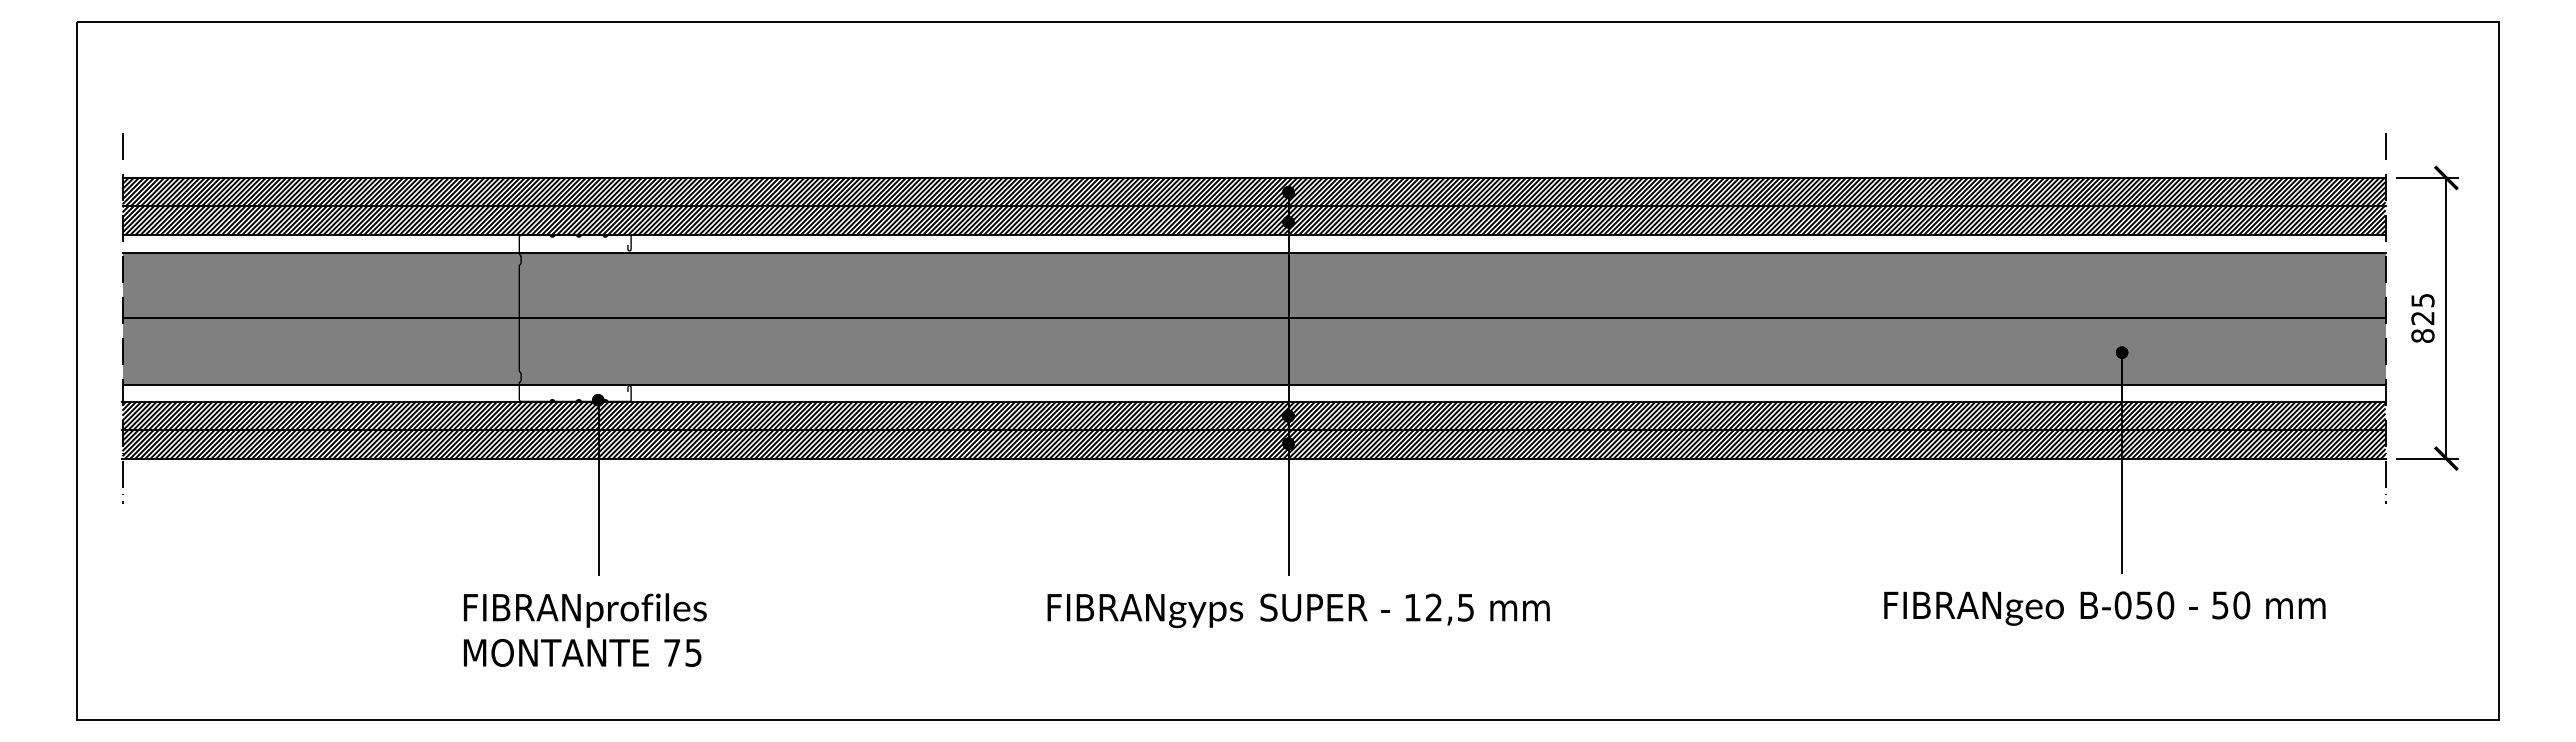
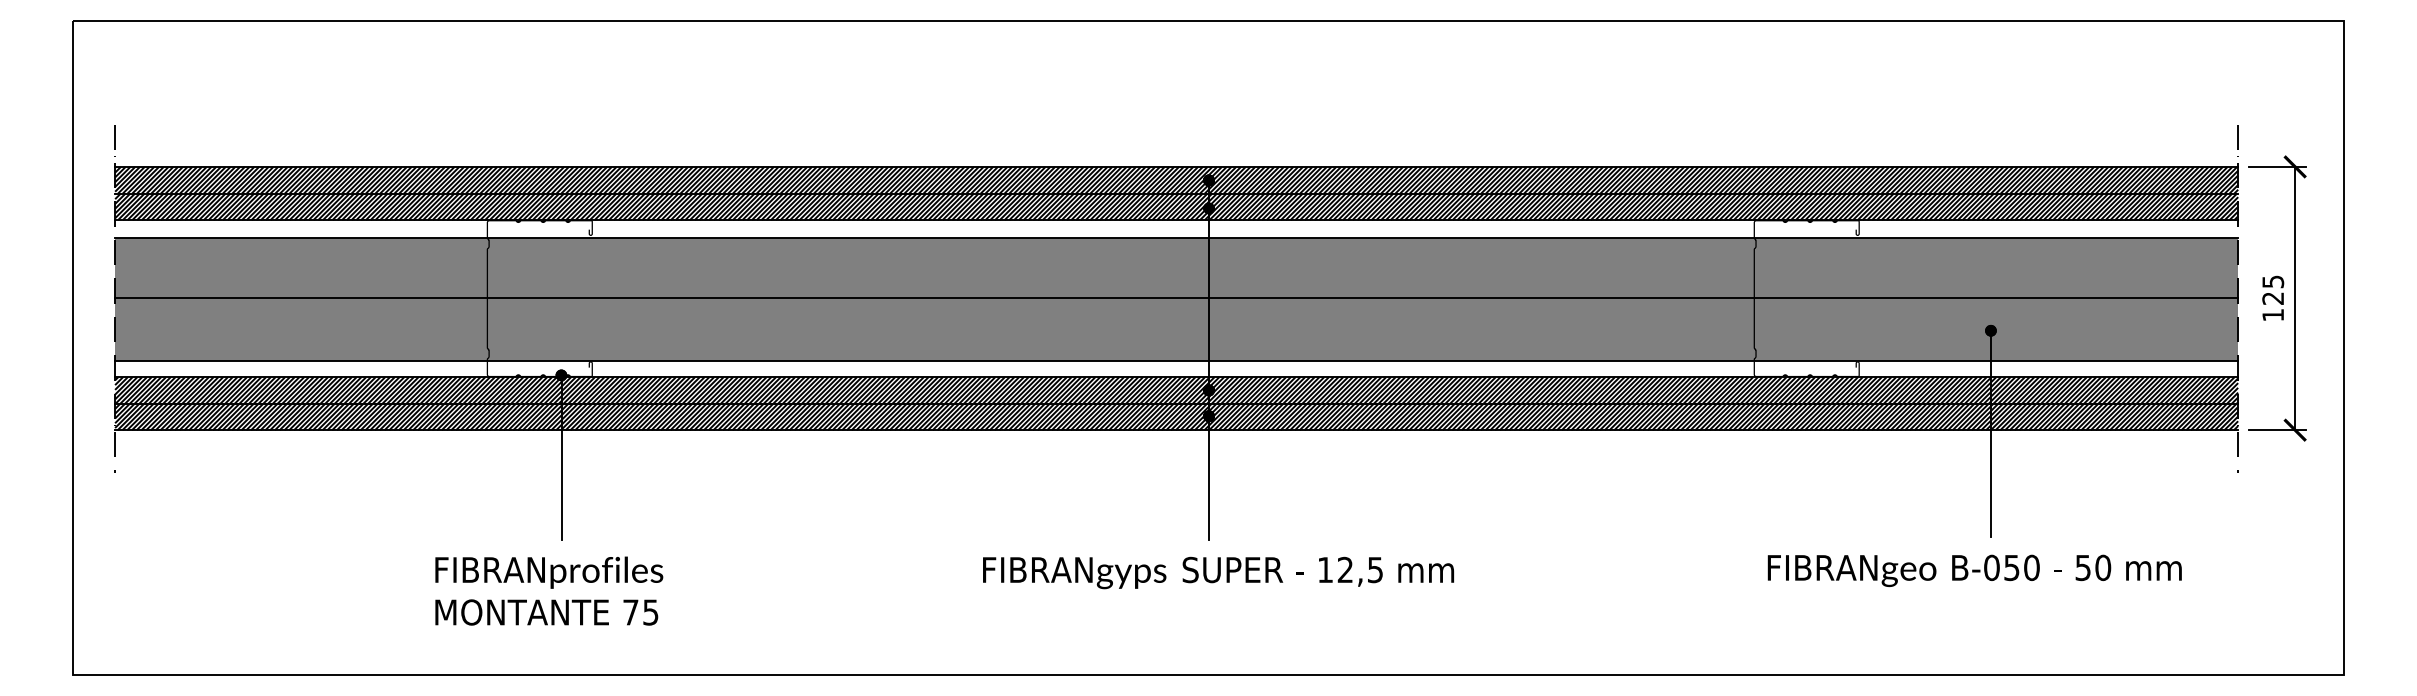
fill: (1925, 318) -> (1806, 298), added
text: (2422, 335) -> (2272, 314), 825 -> 125

